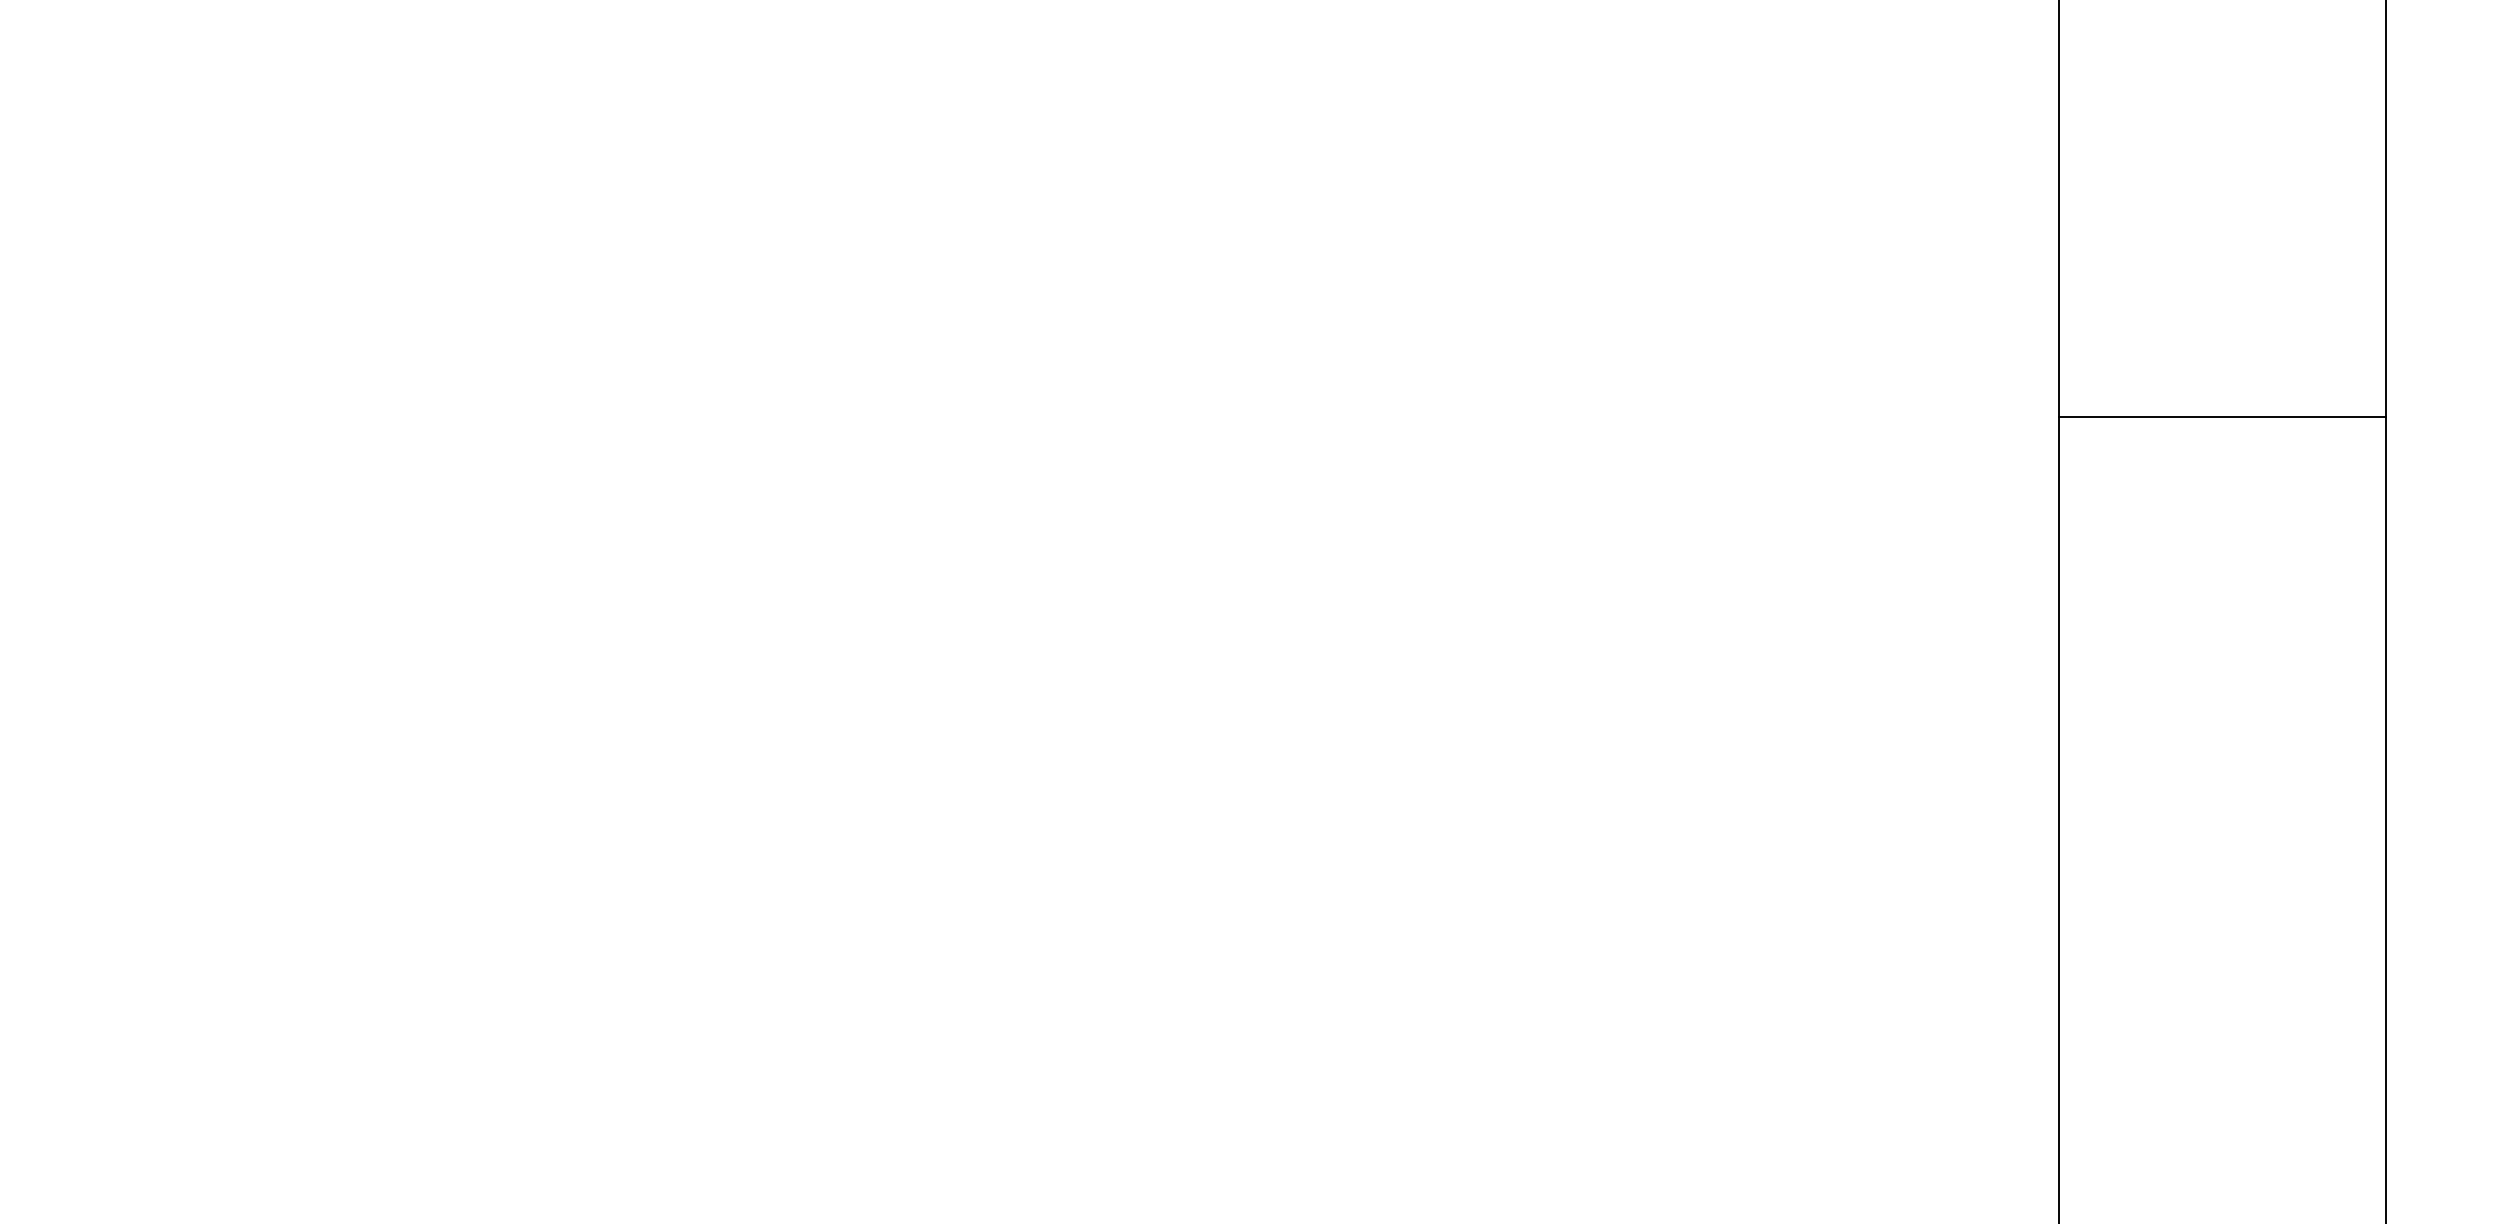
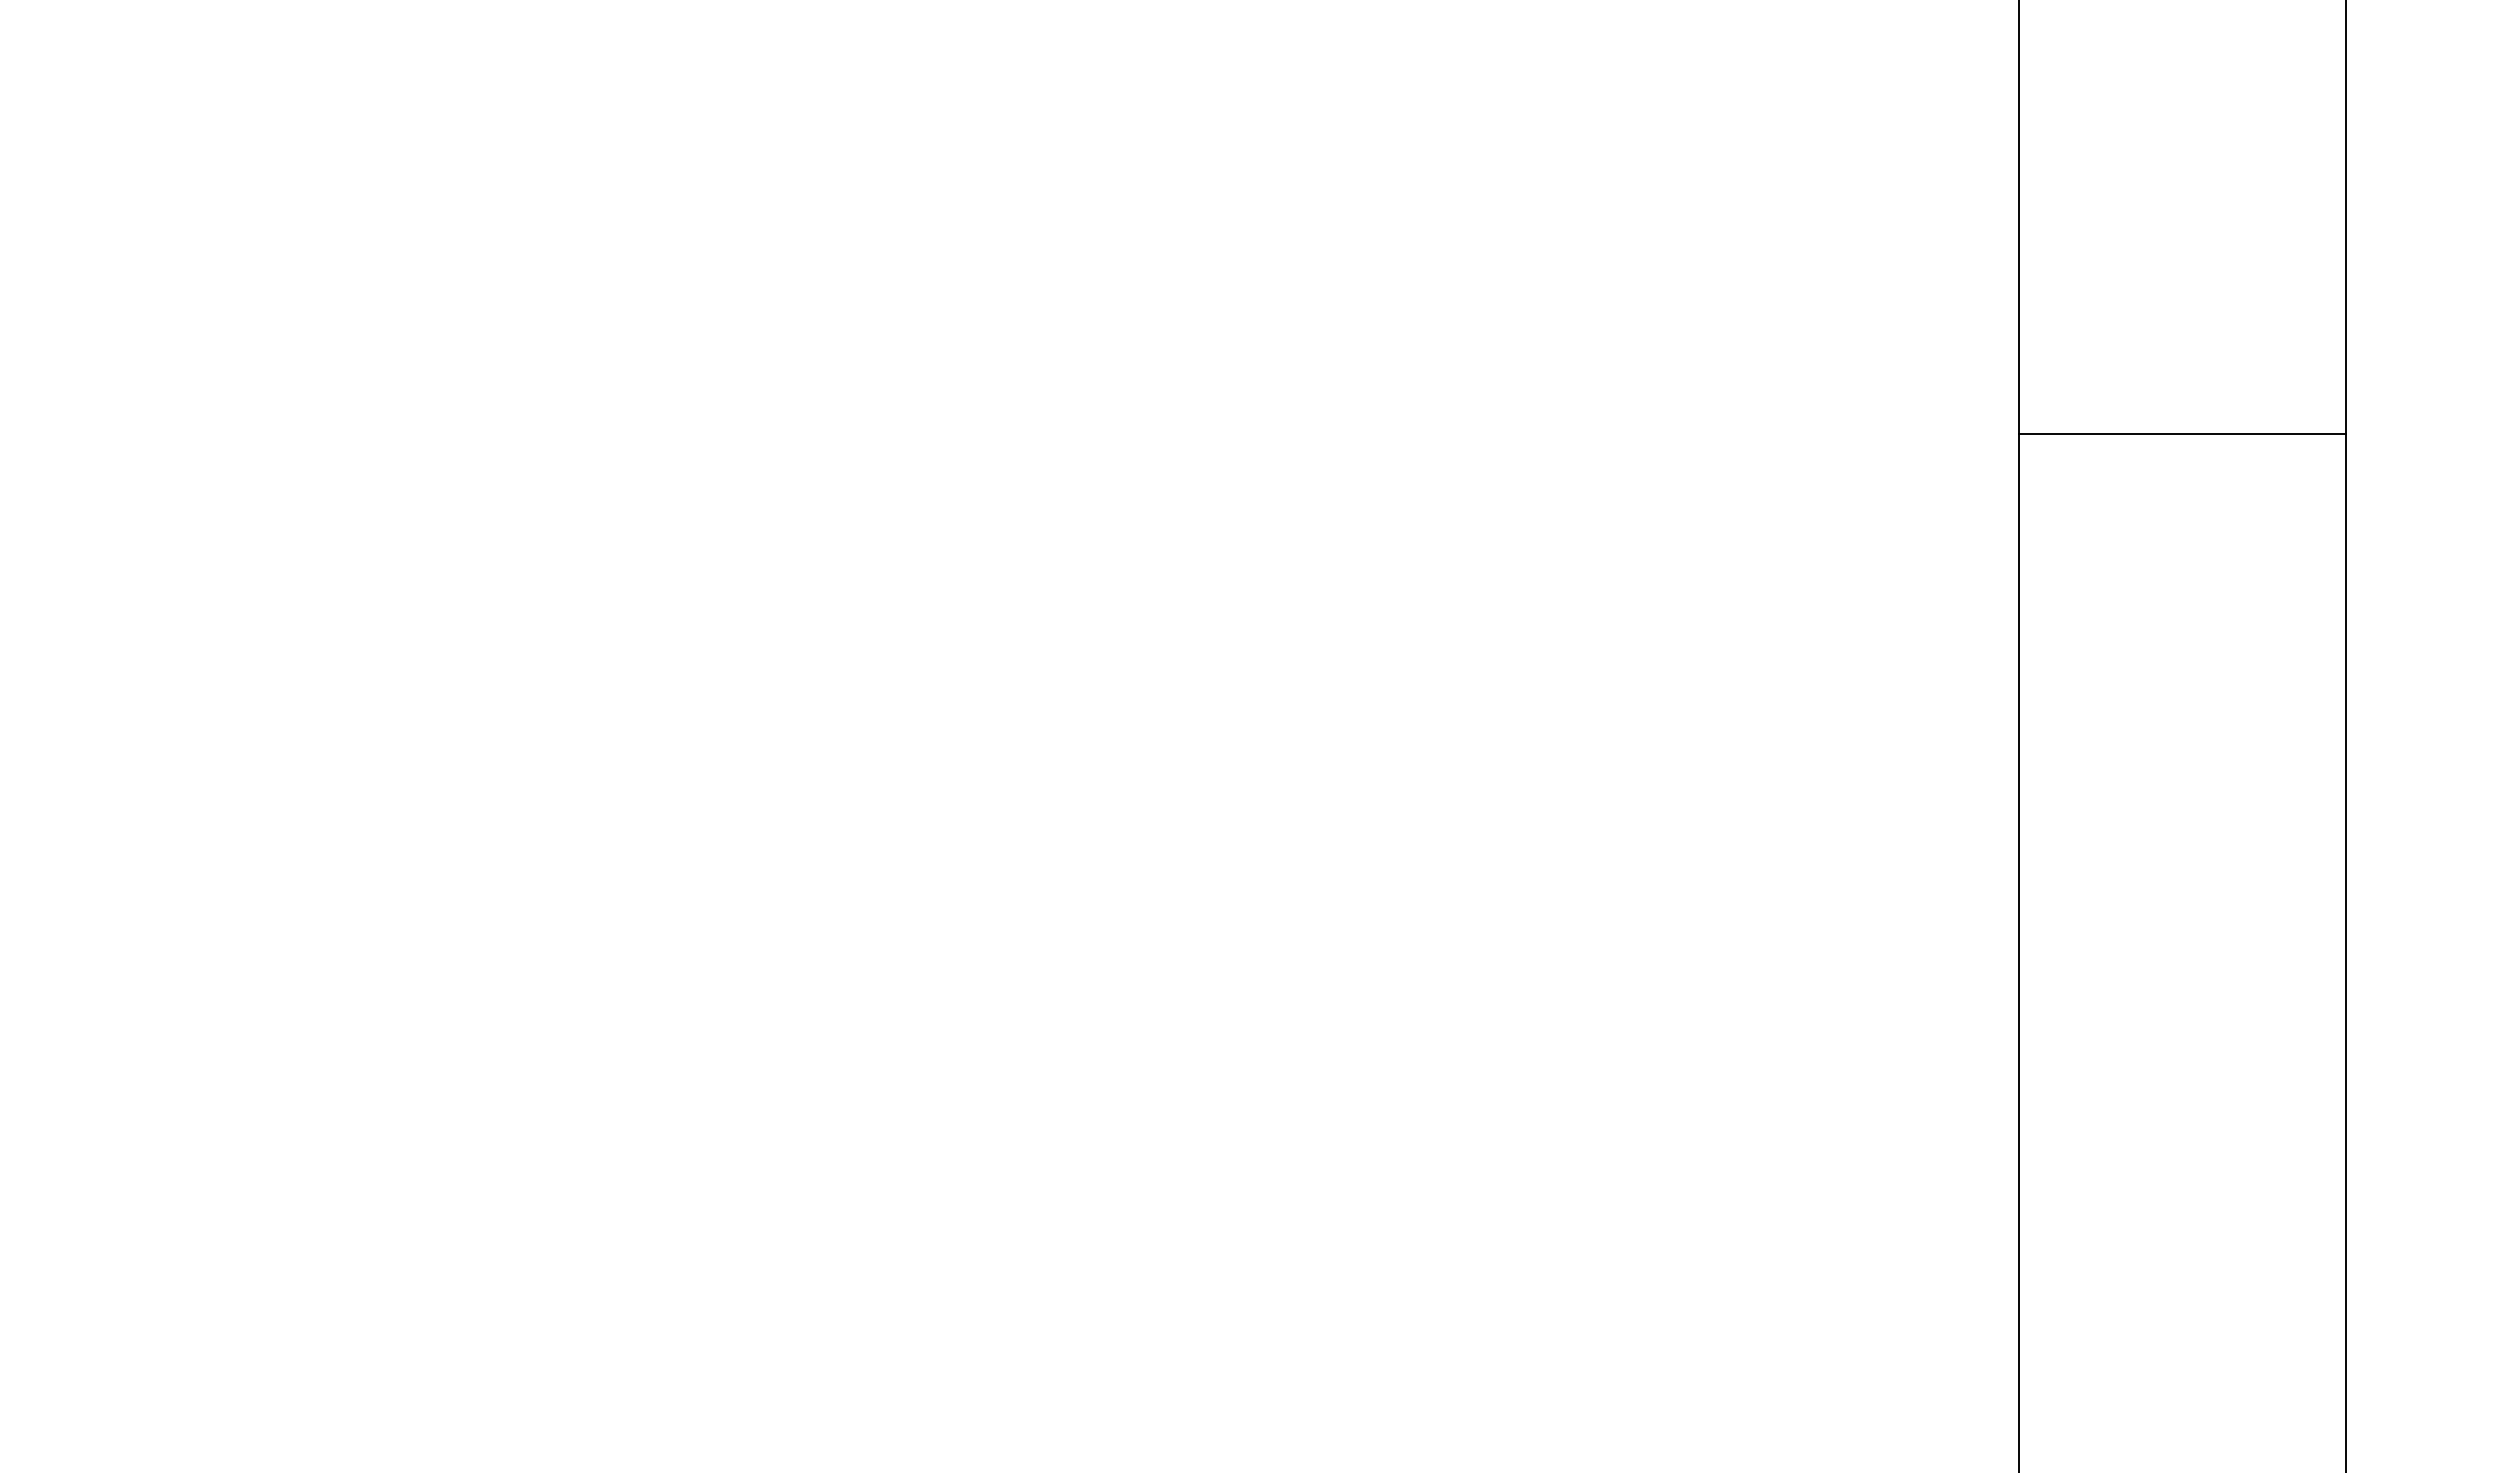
line: (2222, 417) -> (2181, 434), moved

